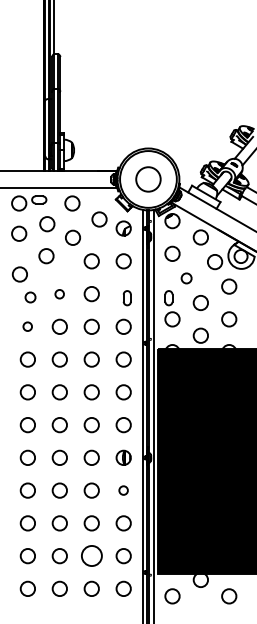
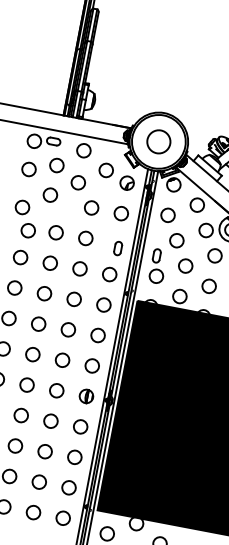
circle: (186, 278) -> (176, 240), size x1.43
circle: (59, 294) -> (55, 233), size x1.67
circle: (30, 297) -> (28, 230), size x1.43
circle: (27, 326) -> (20, 257), size x1.67
circle: (123, 490) -> (80, 426), size x1.67
circle: (91, 556) -> (39, 482), size x0.71

